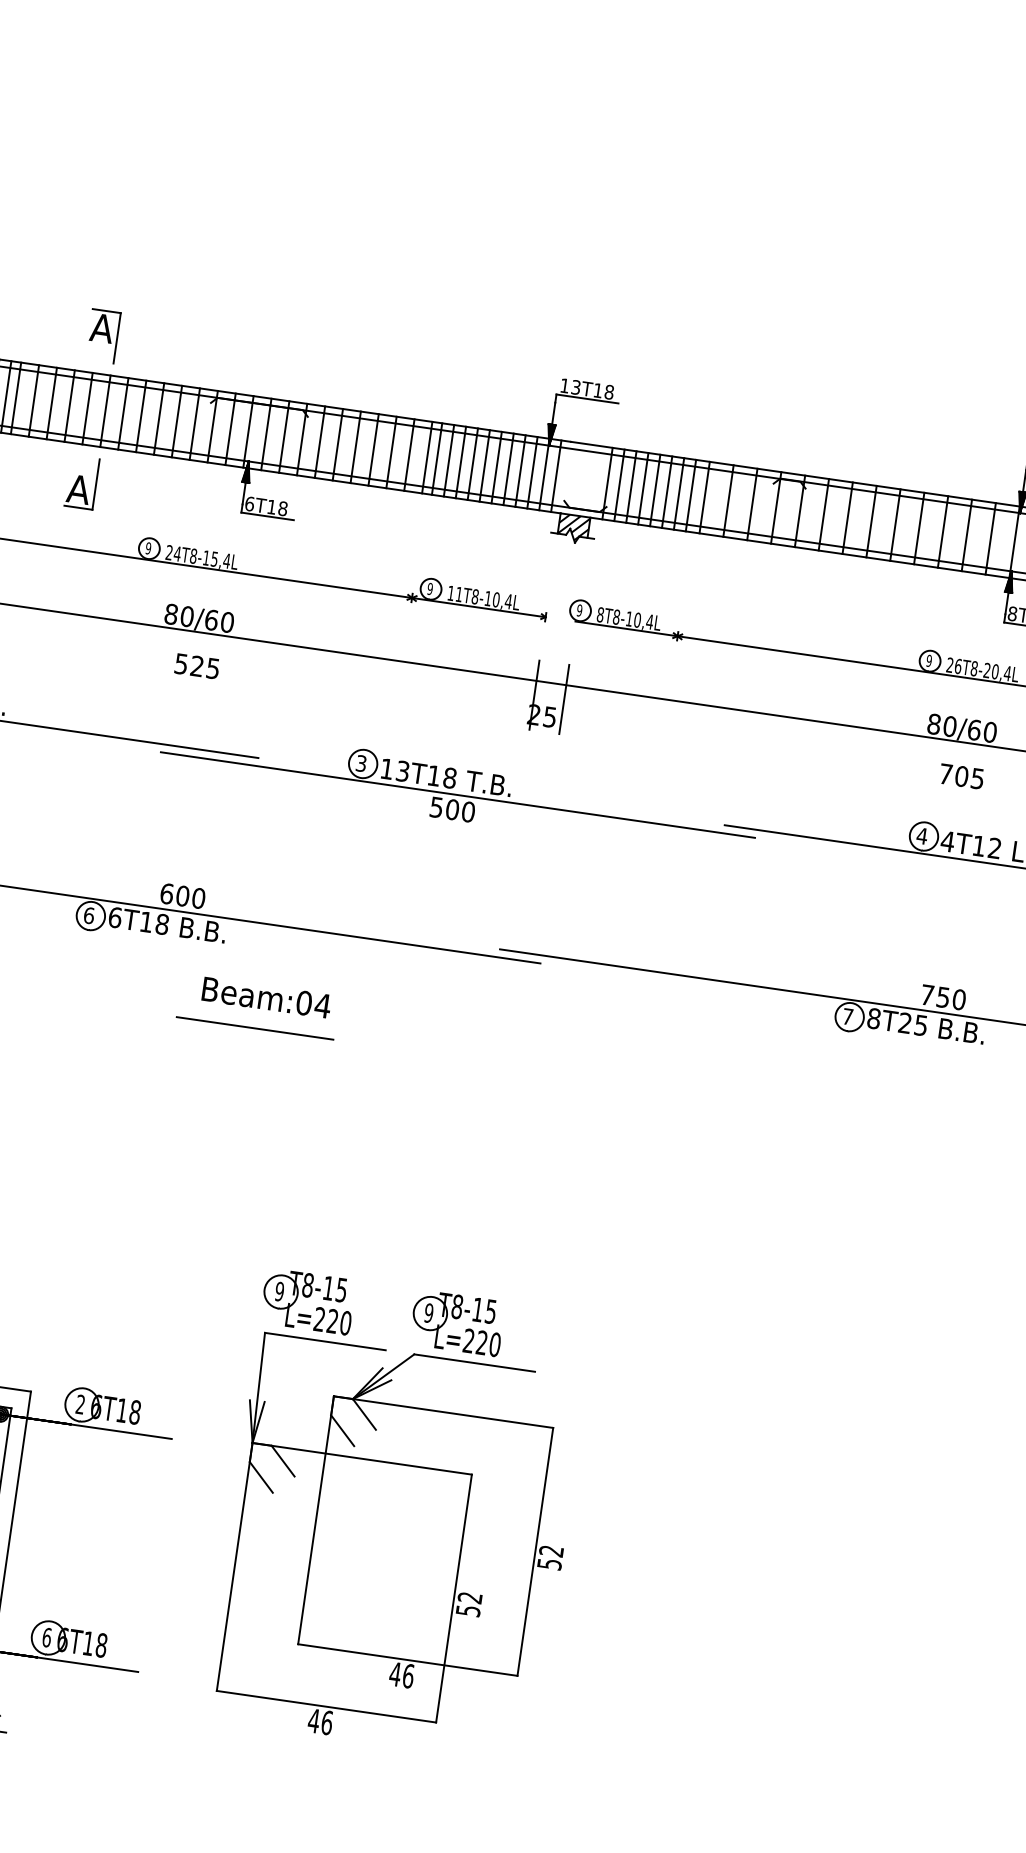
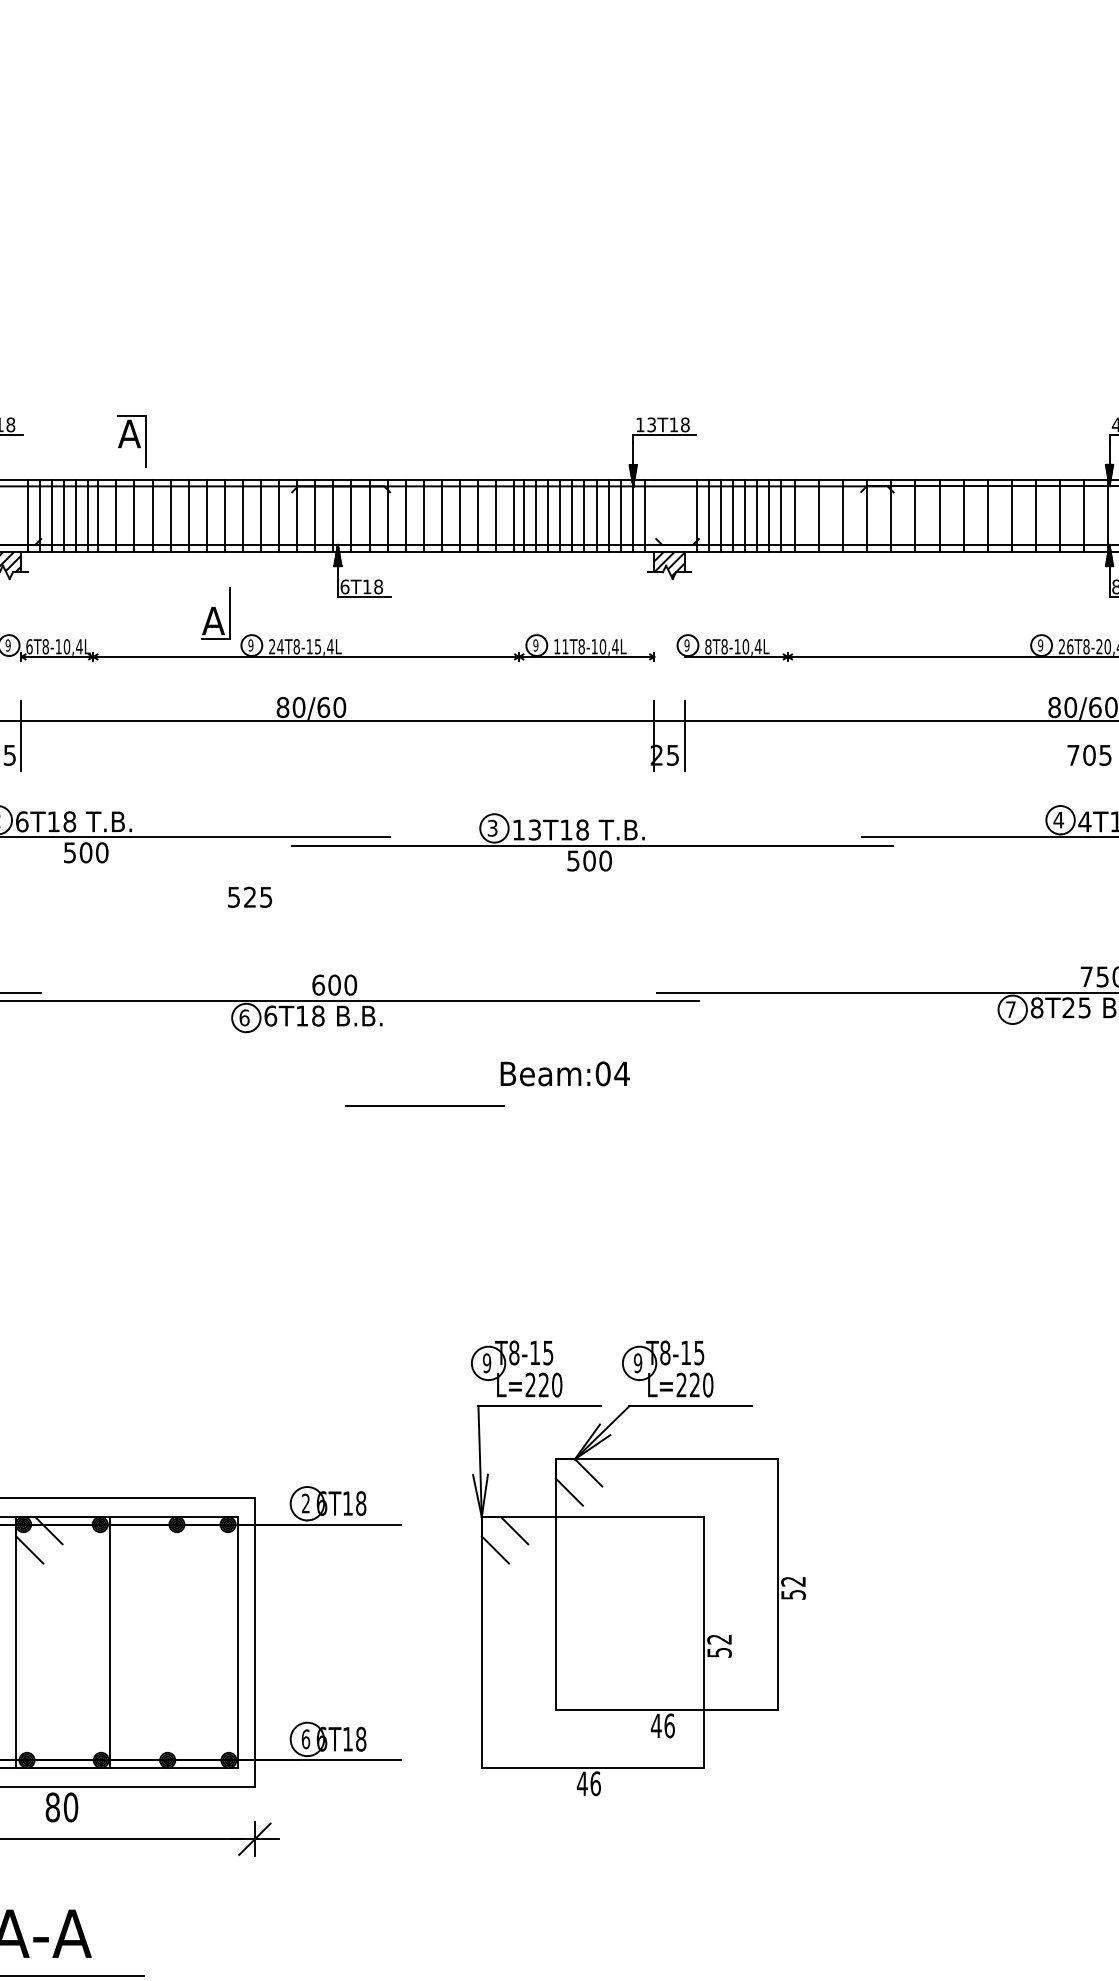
part: (102, 336) -> (131, 441), moved
part: (81, 482) -> (215, 613), moved
text: (196, 665) -> (249, 896), moved
text: (266, 997) -> (564, 1073), moved

